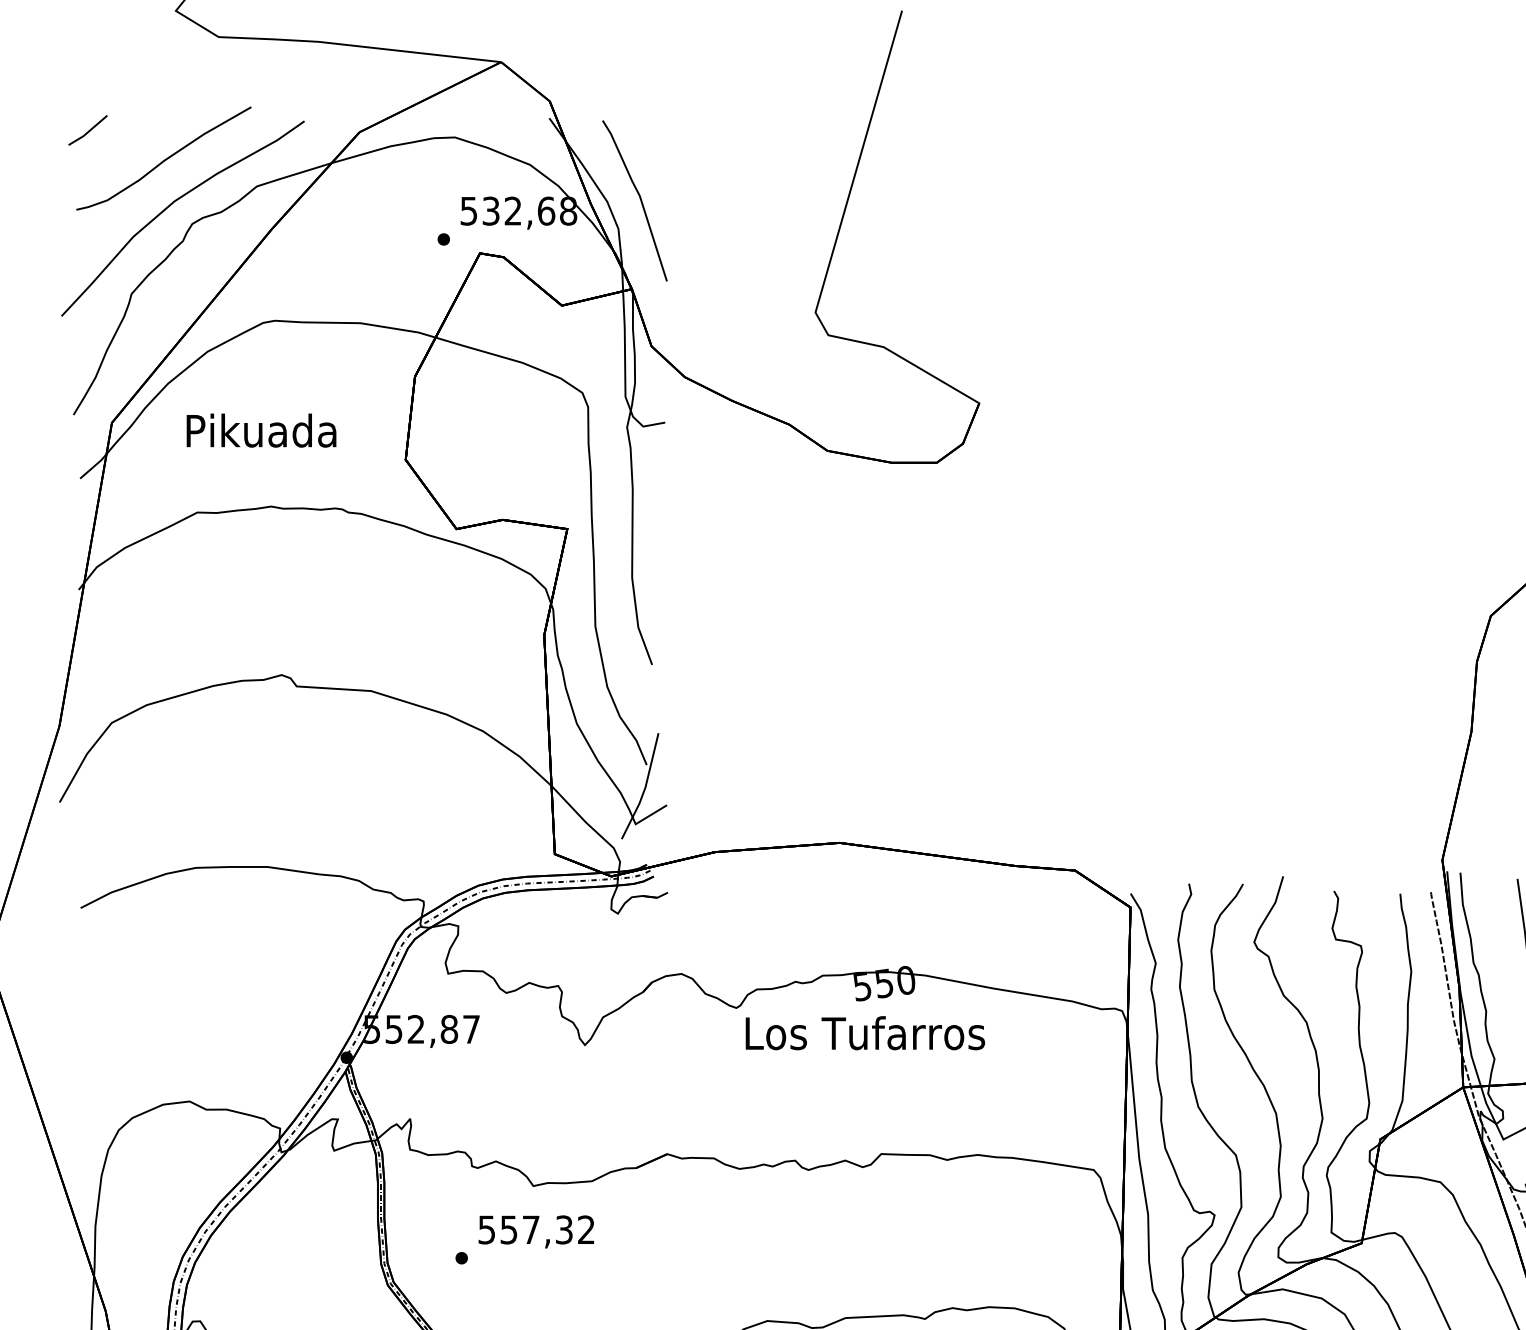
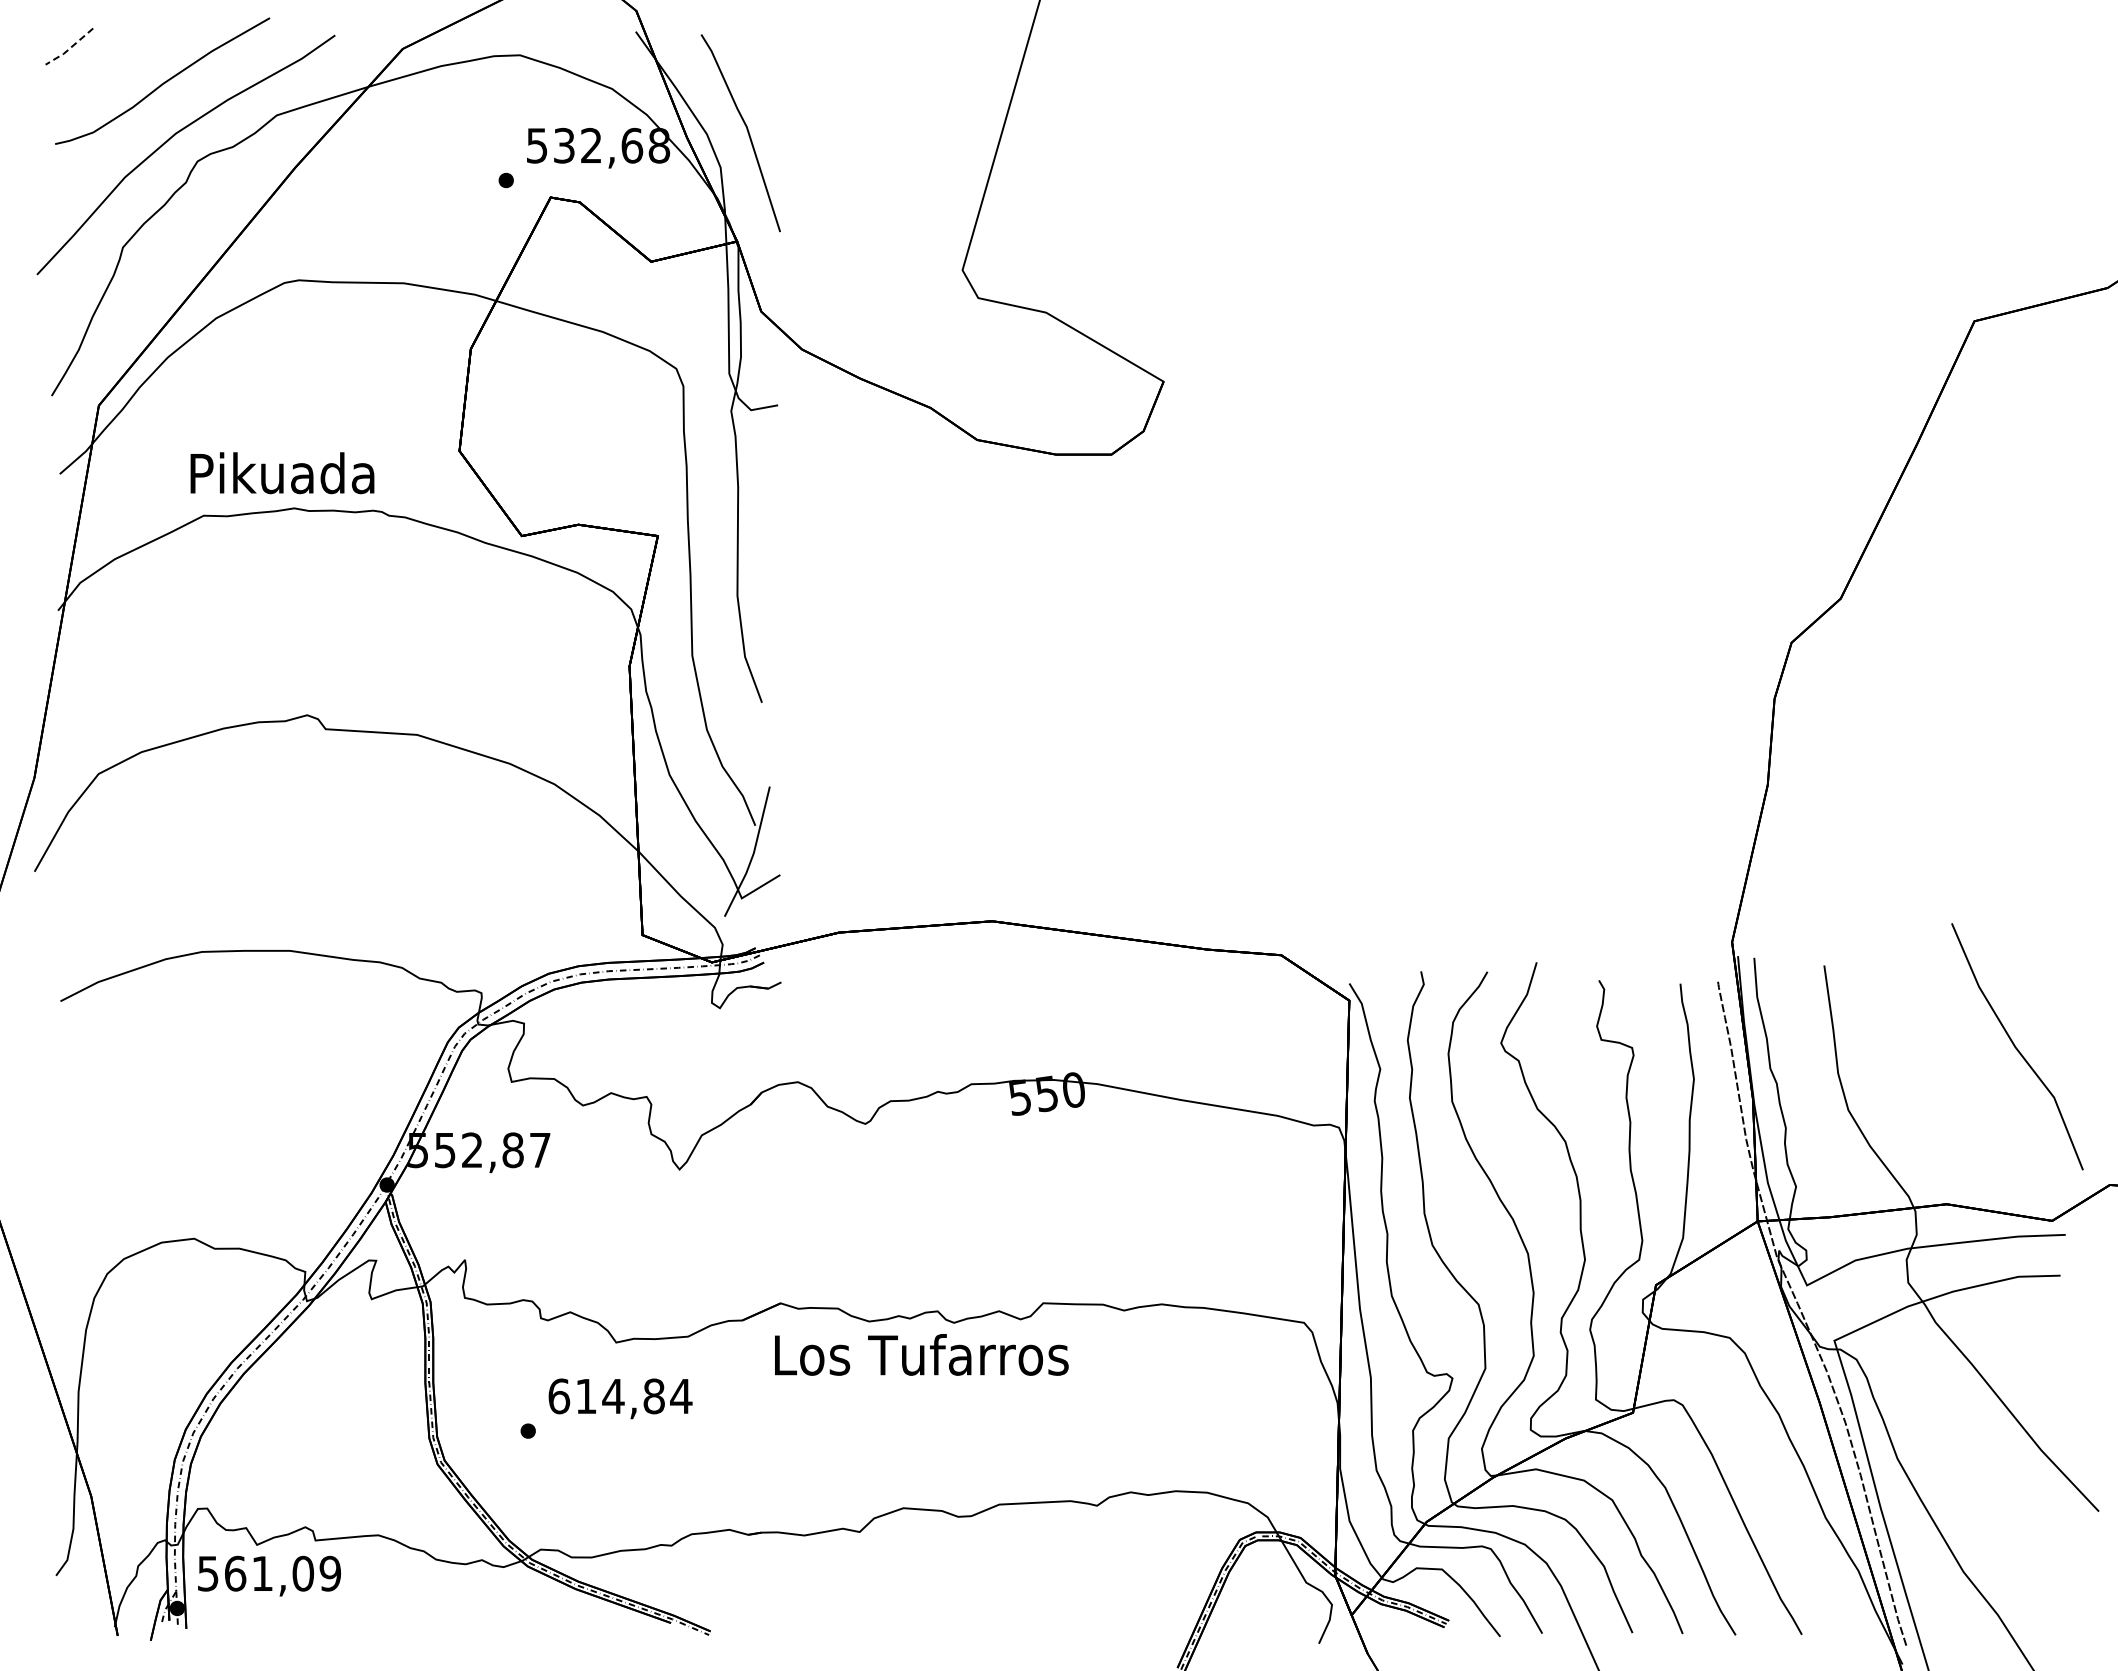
line: (88, 131) -> (69, 48), solid -> dashed
text: (261, 430) -> (282, 473), moved
text: (865, 1032) -> (921, 1354), moved
text: (536, 1230) -> (620, 1396), 557,32 -> 614,84

